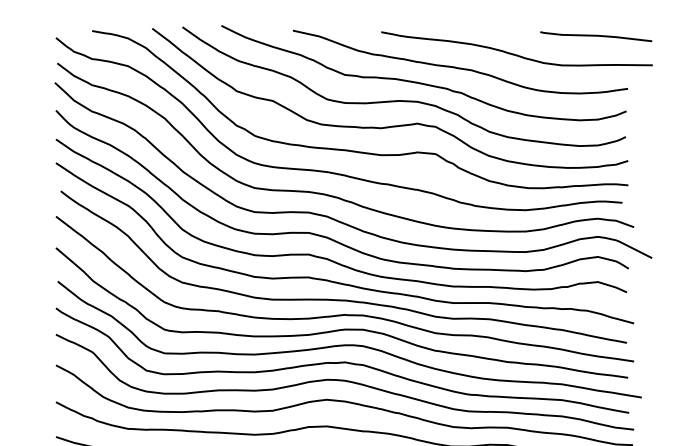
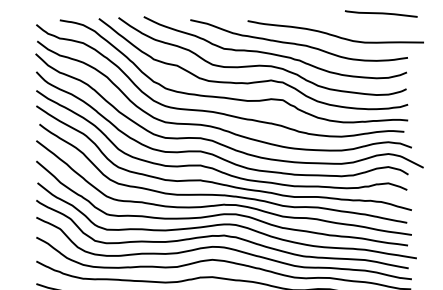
curve: (595, 35) -> (380, 13), moved

